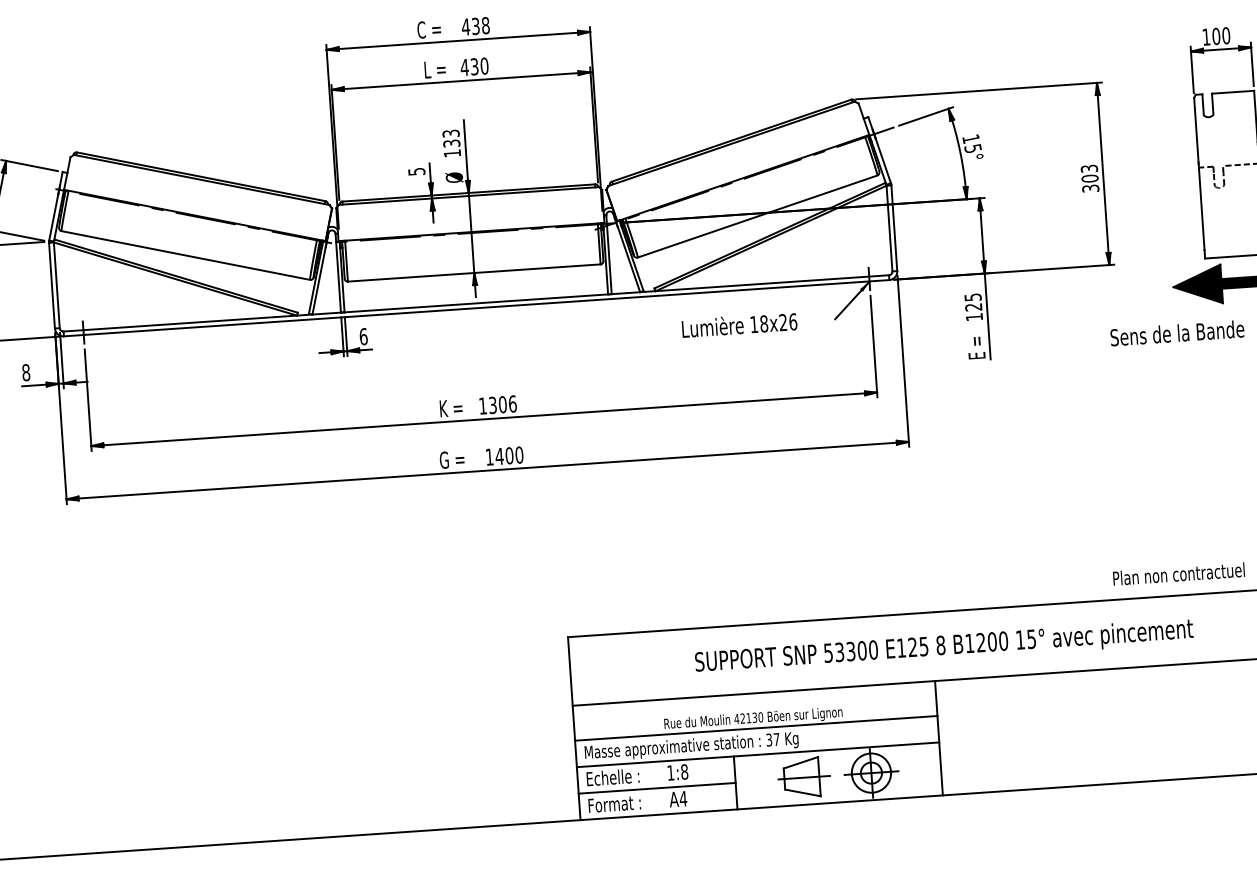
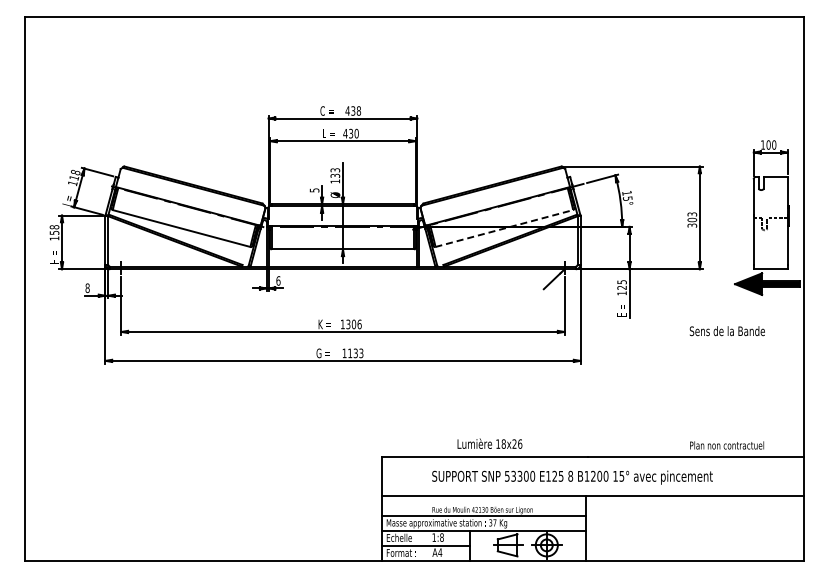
line: (758, 216) -> (504, 228), solid -> dashed
text: (738, 324) -> (489, 443), moved
text: (1175, 333) -> (726, 331), moved
text: (509, 456) -> (355, 353), 1400 -> 1133
text: (944, 647) -> (572, 477), moved

